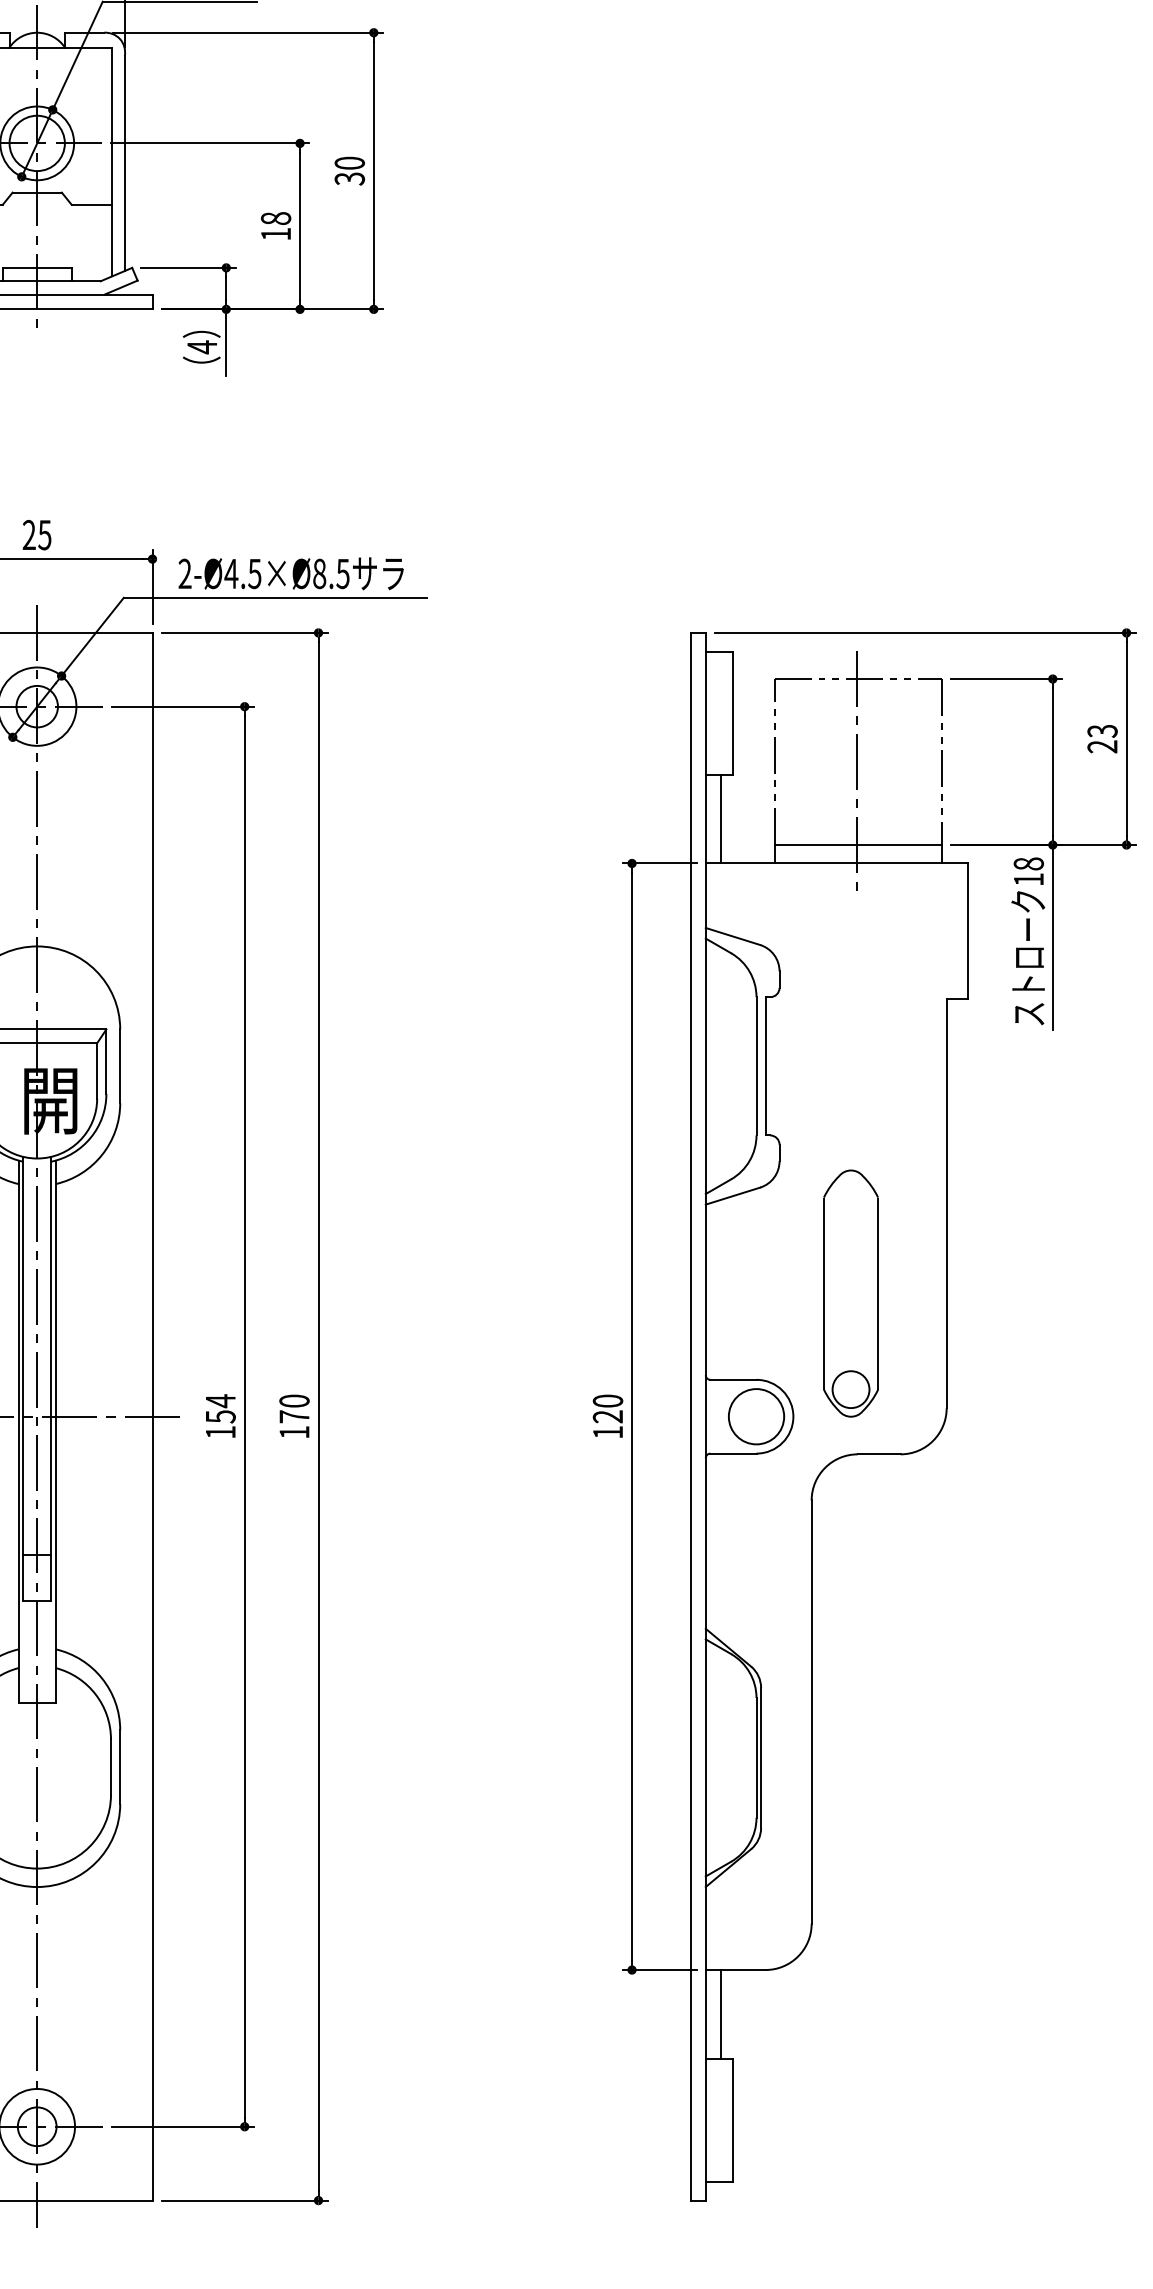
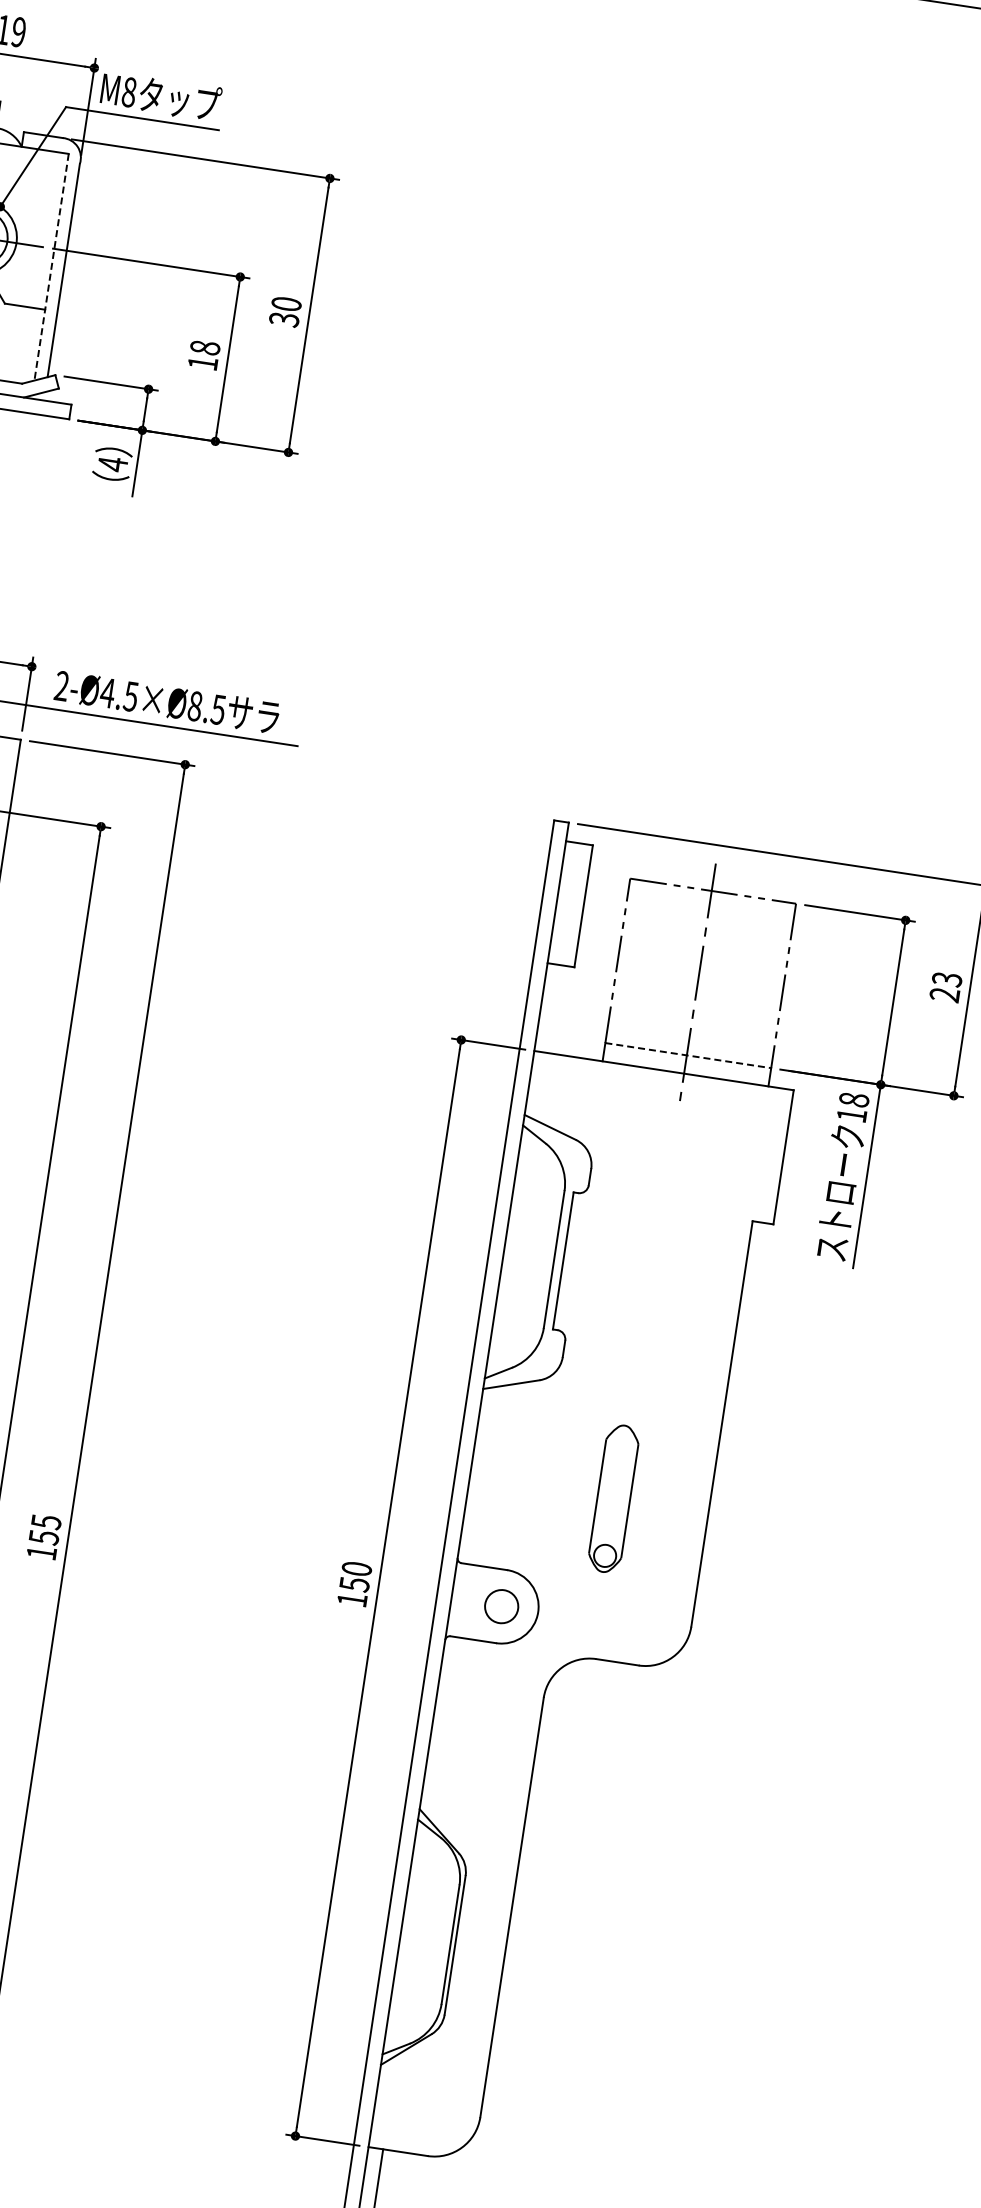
line: (112, 162) -> (51, 267), solid -> dashed
line: (720, 818) -> (555, 1008), removed
line: (858, 845) -> (688, 1056), solid -> dashed
part: (850, 1293) -> (613, 1498), size x0.6
text: (294, 1408) -> (45, 1529), 170 -> 155
text: (607, 1416) -> (354, 1584), 120 -> 150
circle: (756, 1416) -> (501, 1606), size x0.6

